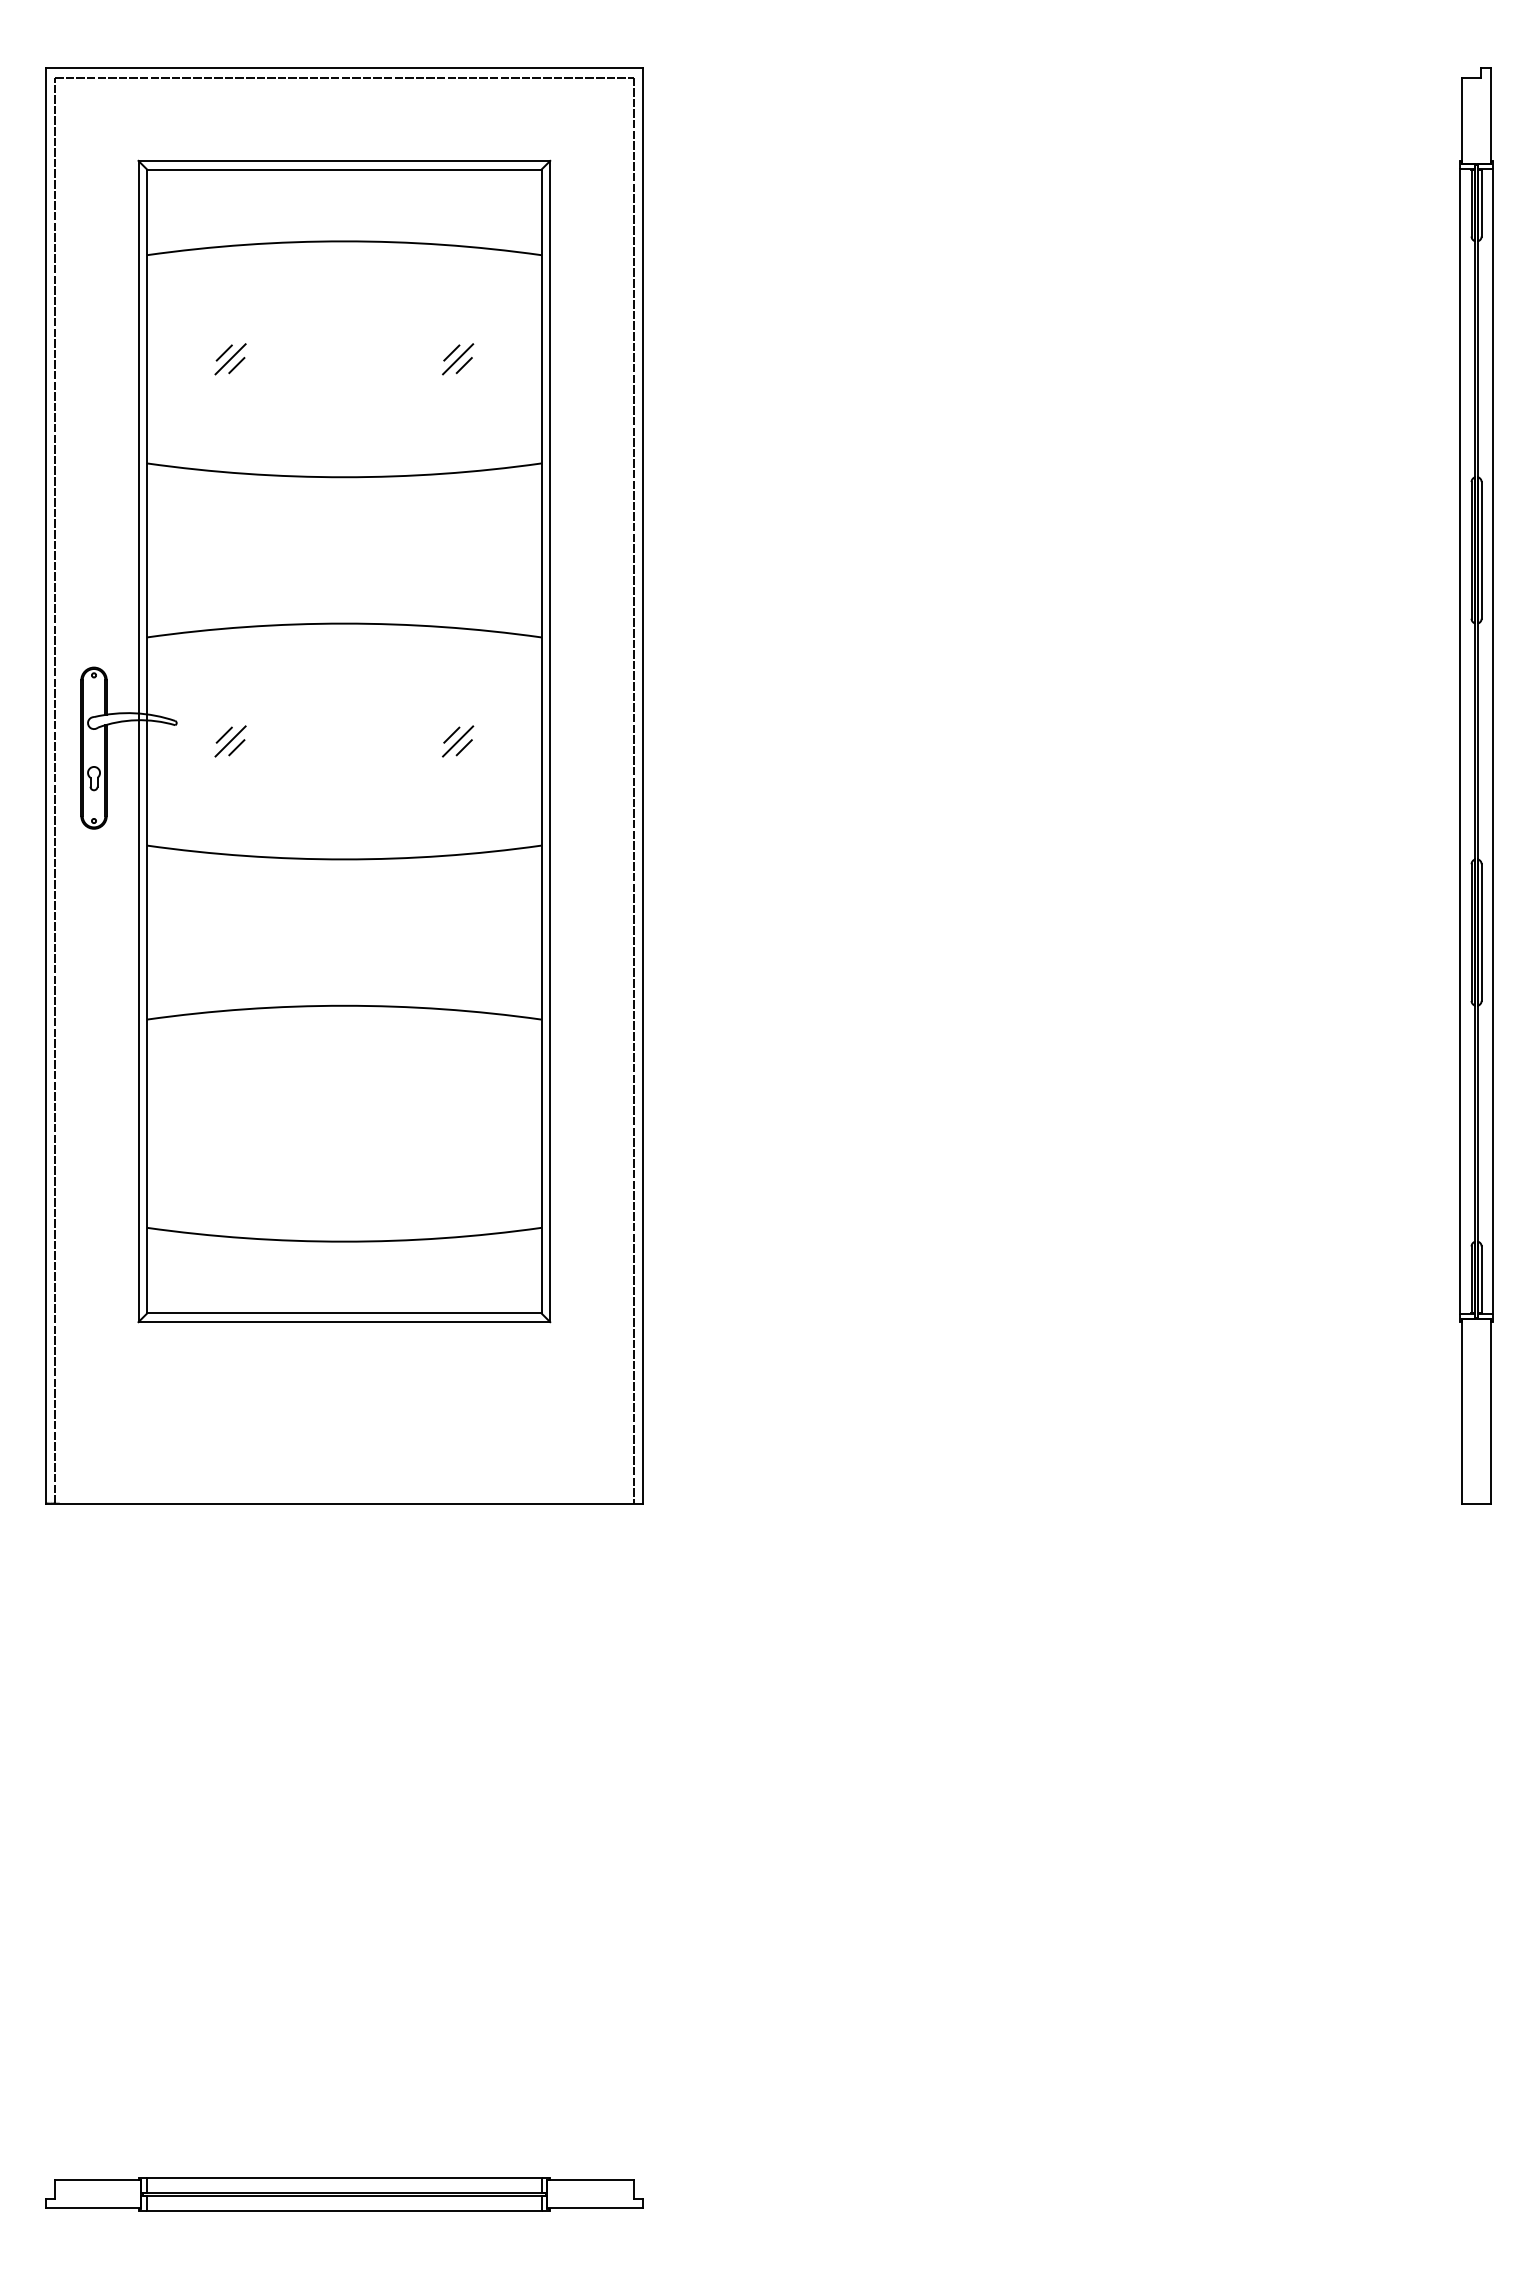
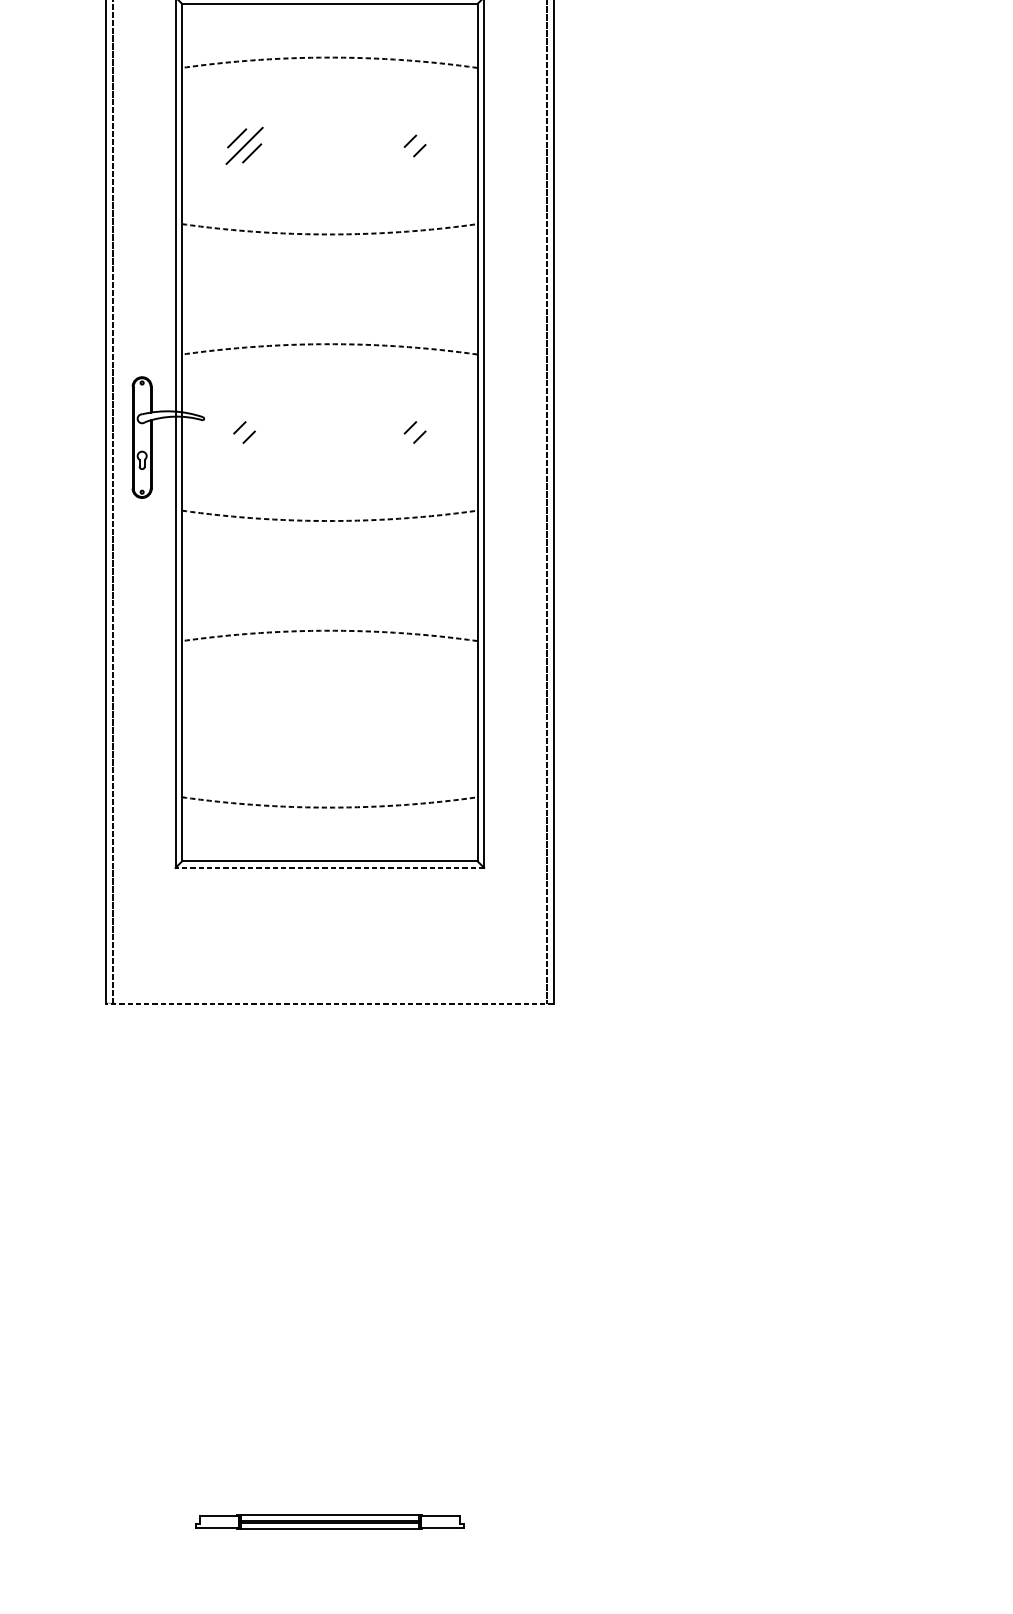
arc: (344, 241) -> (329, 57), solid -> dashed
part: (230, 359) -> (244, 146), size x1.6
line: (458, 359) -> (415, 146), removed
arc: (344, 477) -> (329, 234), solid -> dashed
arc: (344, 623) -> (329, 344), solid -> dashed
line: (230, 741) -> (244, 432), removed
line: (458, 741) -> (415, 432), removed
arc: (344, 859) -> (329, 521), solid -> dashed
arc: (344, 1005) -> (329, 630), solid -> dashed
arc: (344, 1241) -> (329, 807), solid -> dashed
line: (344, 1322) -> (329, 868), solid -> dashed
line: (343, 1503) -> (329, 1003), solid -> dashed
part: (344, 2194) -> (329, 1522), size x0.6

